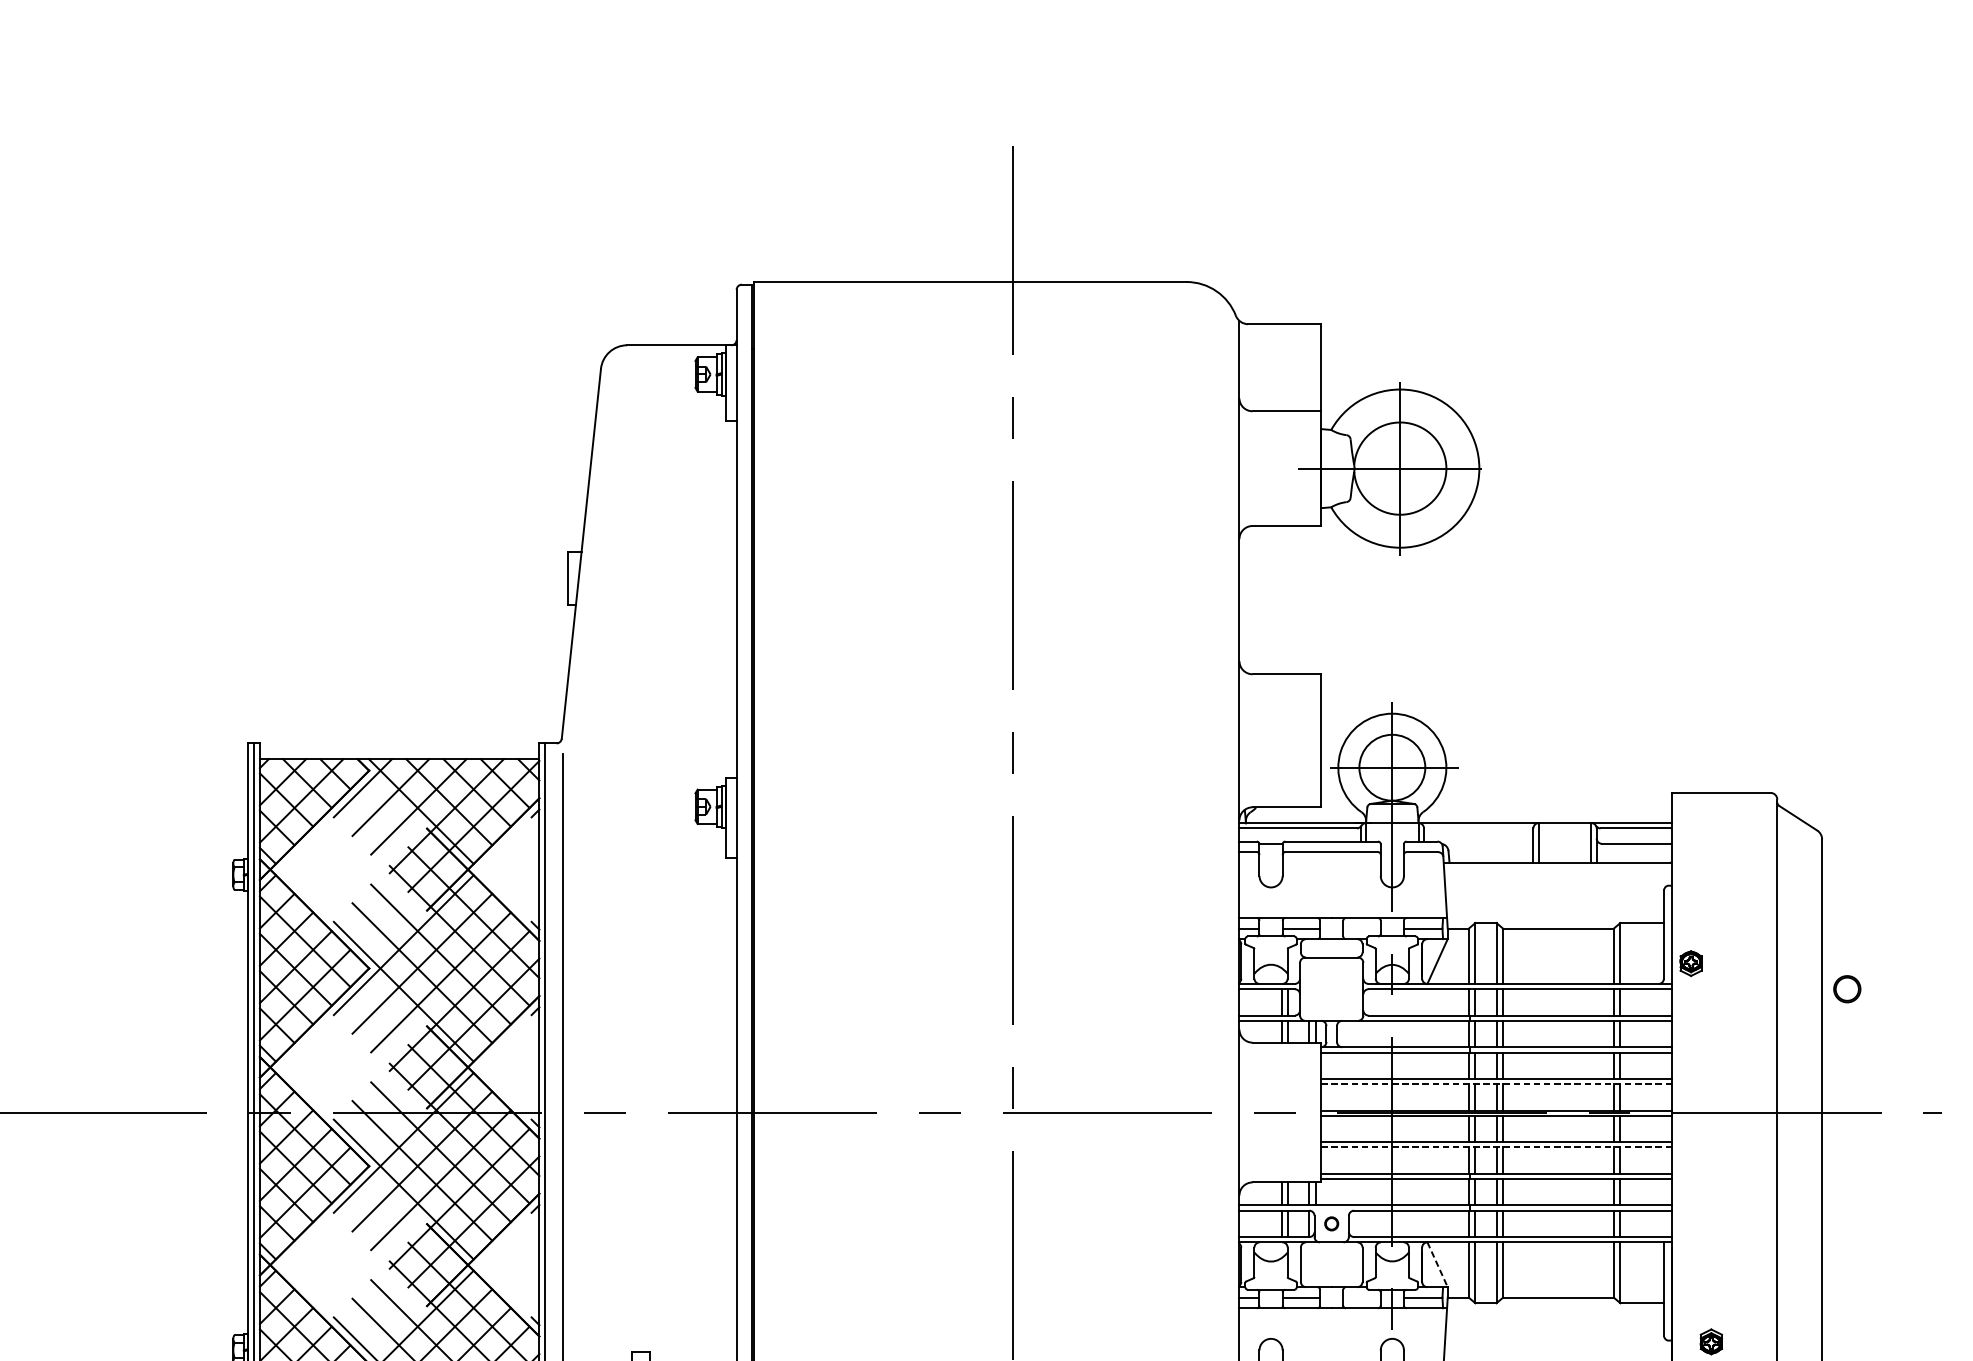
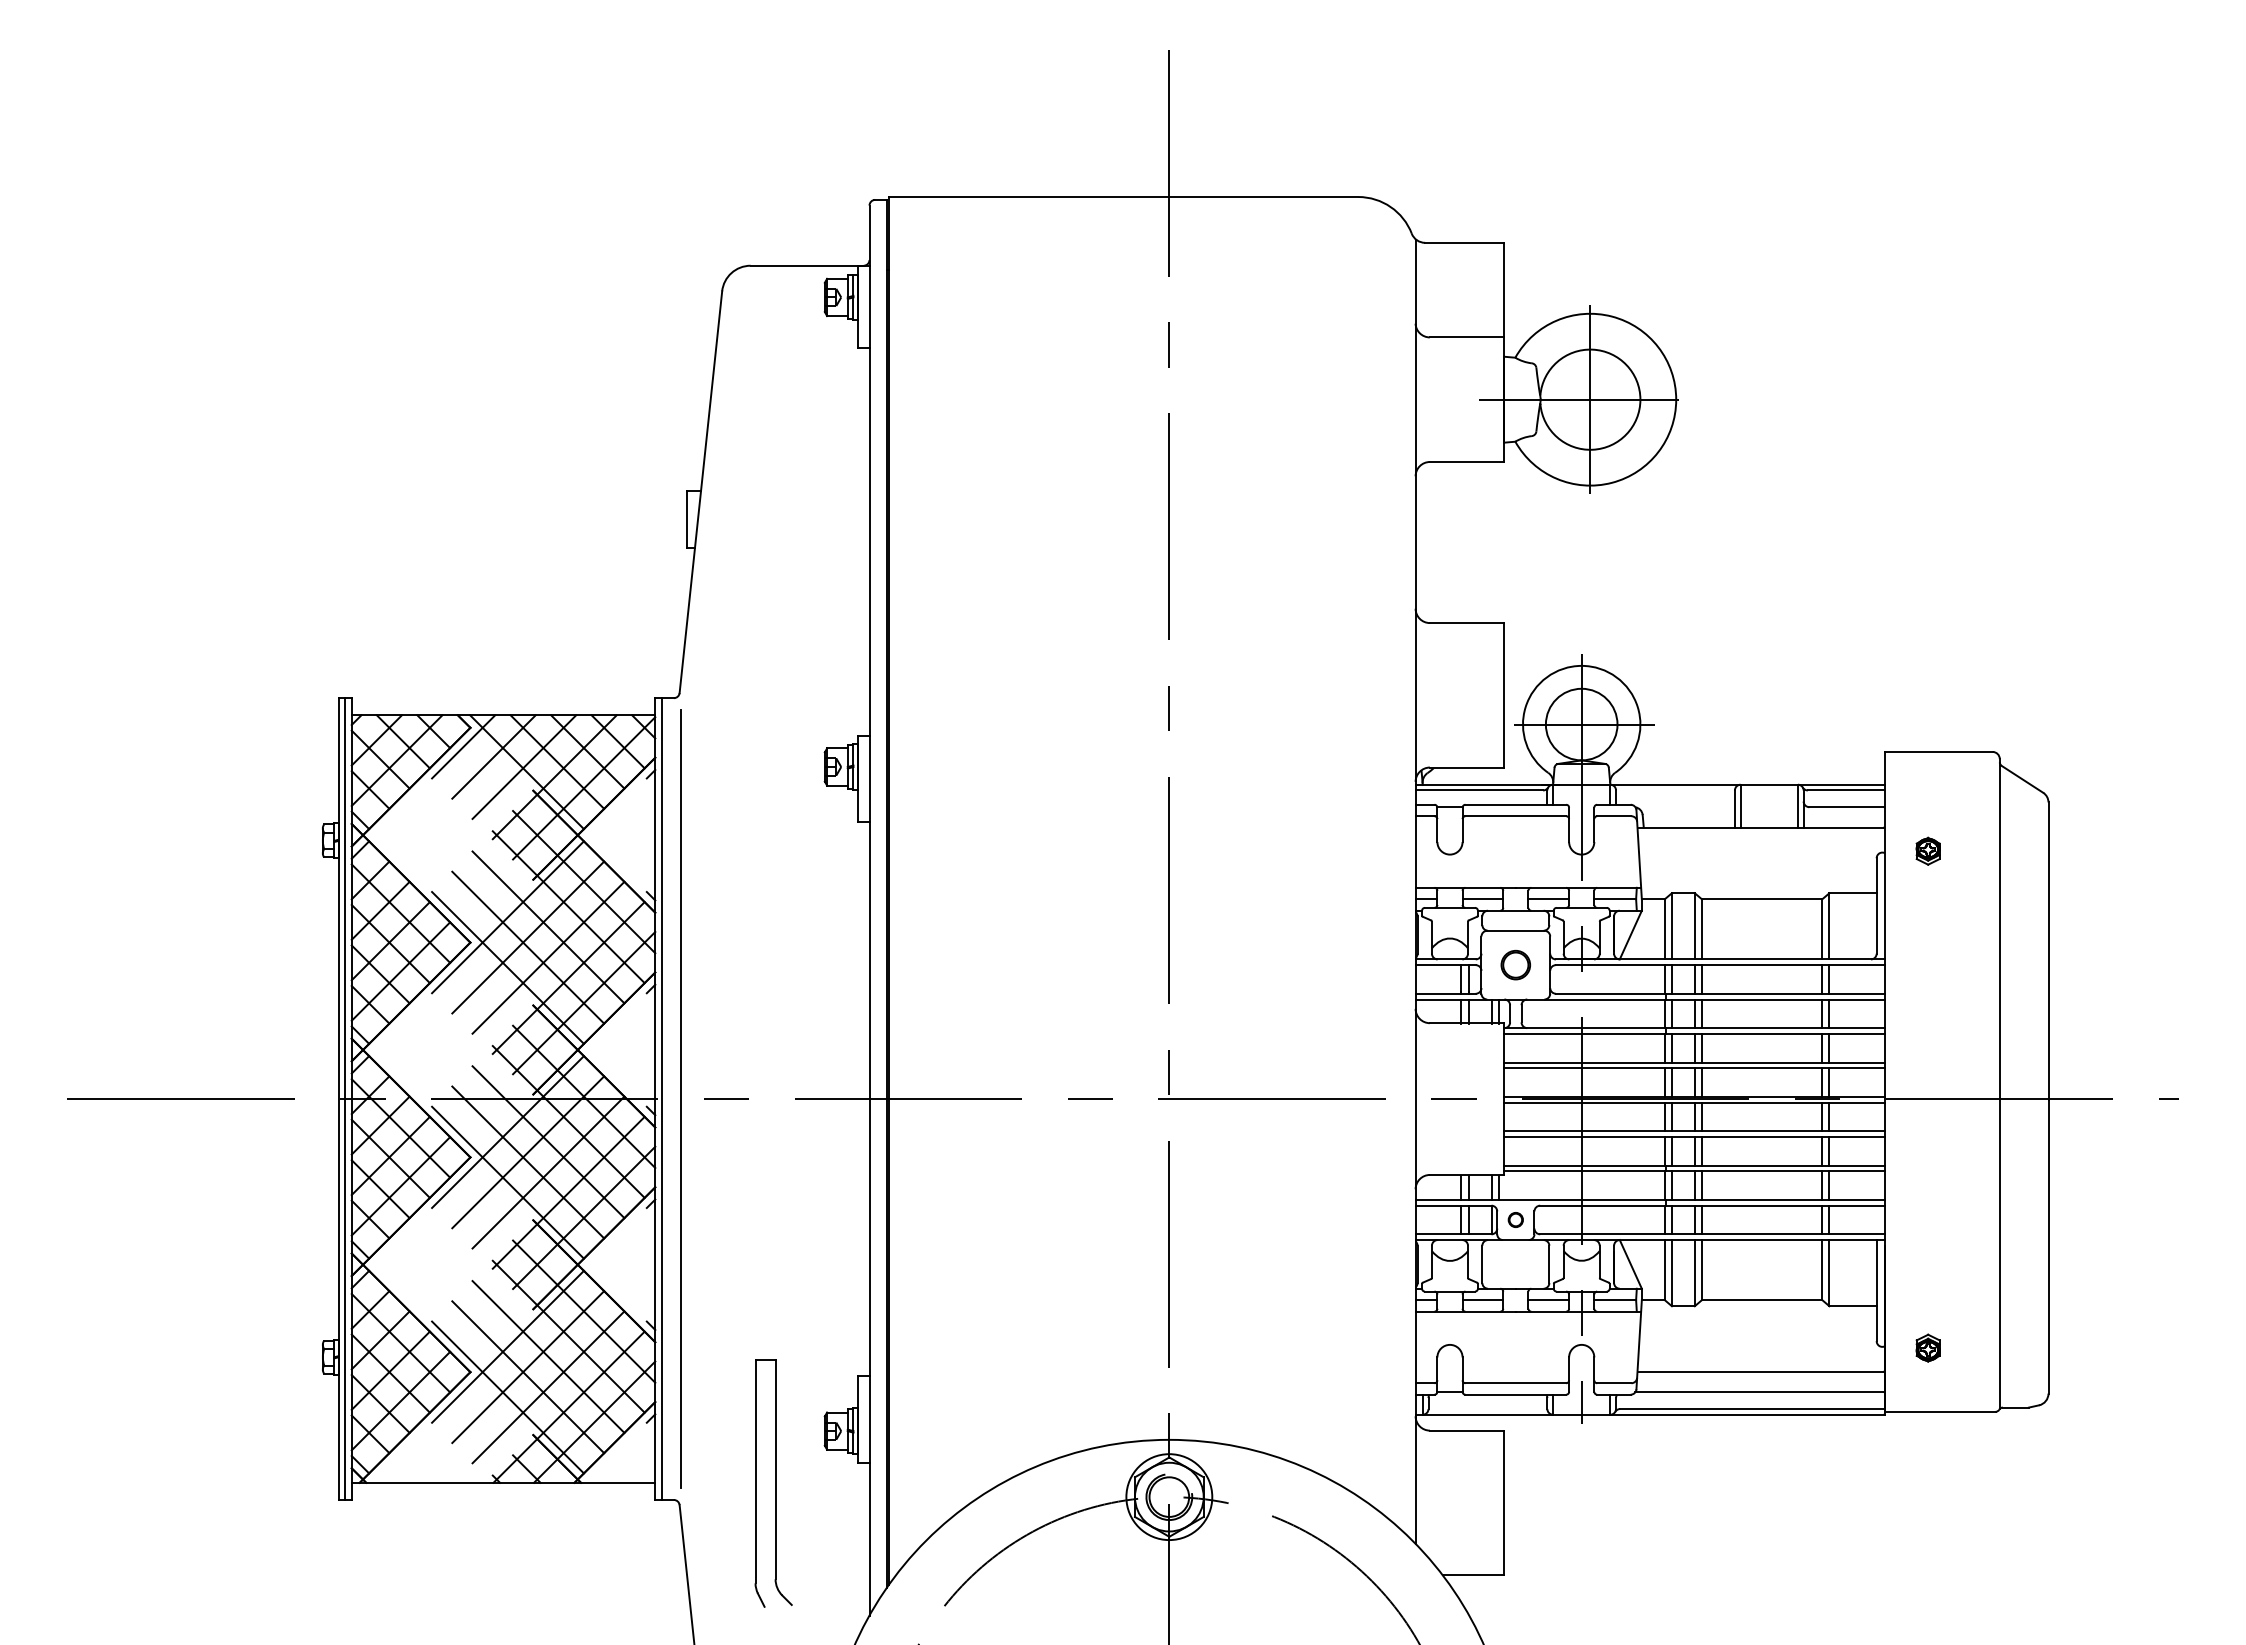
line: (1361, 928) -> (1548, 899), added
part: (1690, 962) -> (1927, 850), moved
part: (1846, 988) -> (1515, 964), moved
line: (1497, 1084) -> (1695, 1068), dashed -> solid
line: (1497, 1147) -> (1695, 1136), dashed -> solid
line: (1437, 1264) -> (1630, 1264), dashed -> solid
line: (1361, 1297) -> (1548, 1300), added

